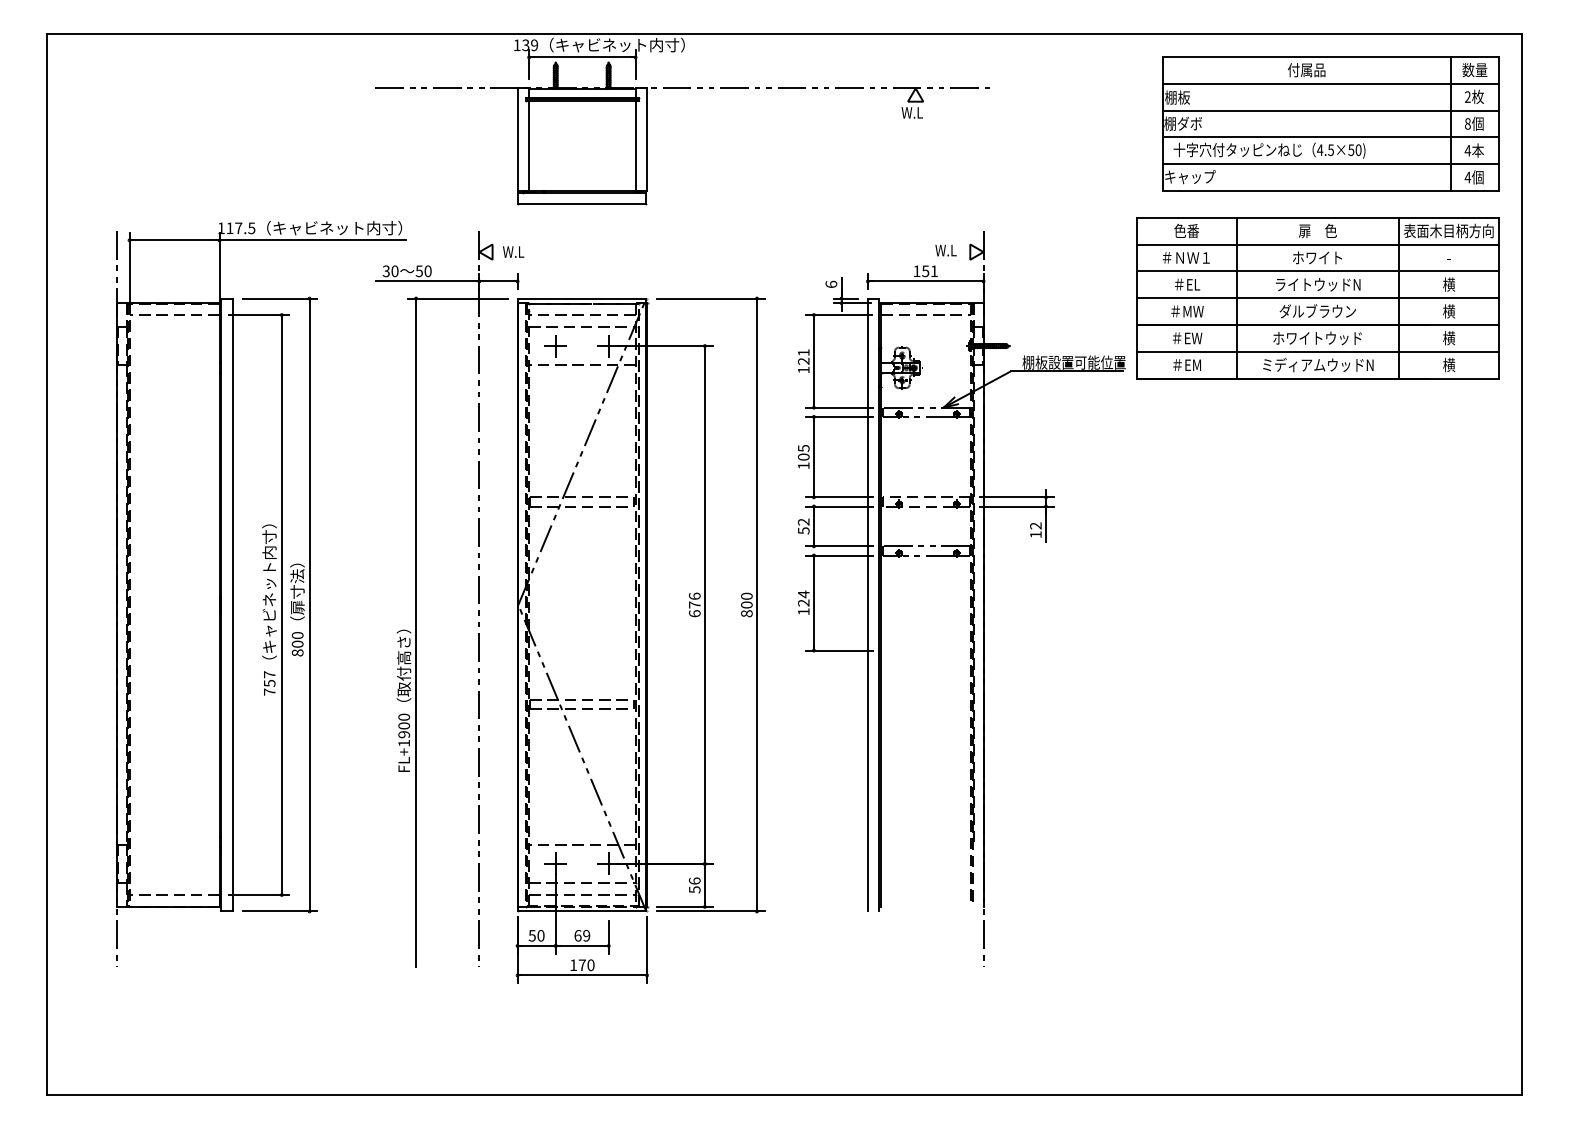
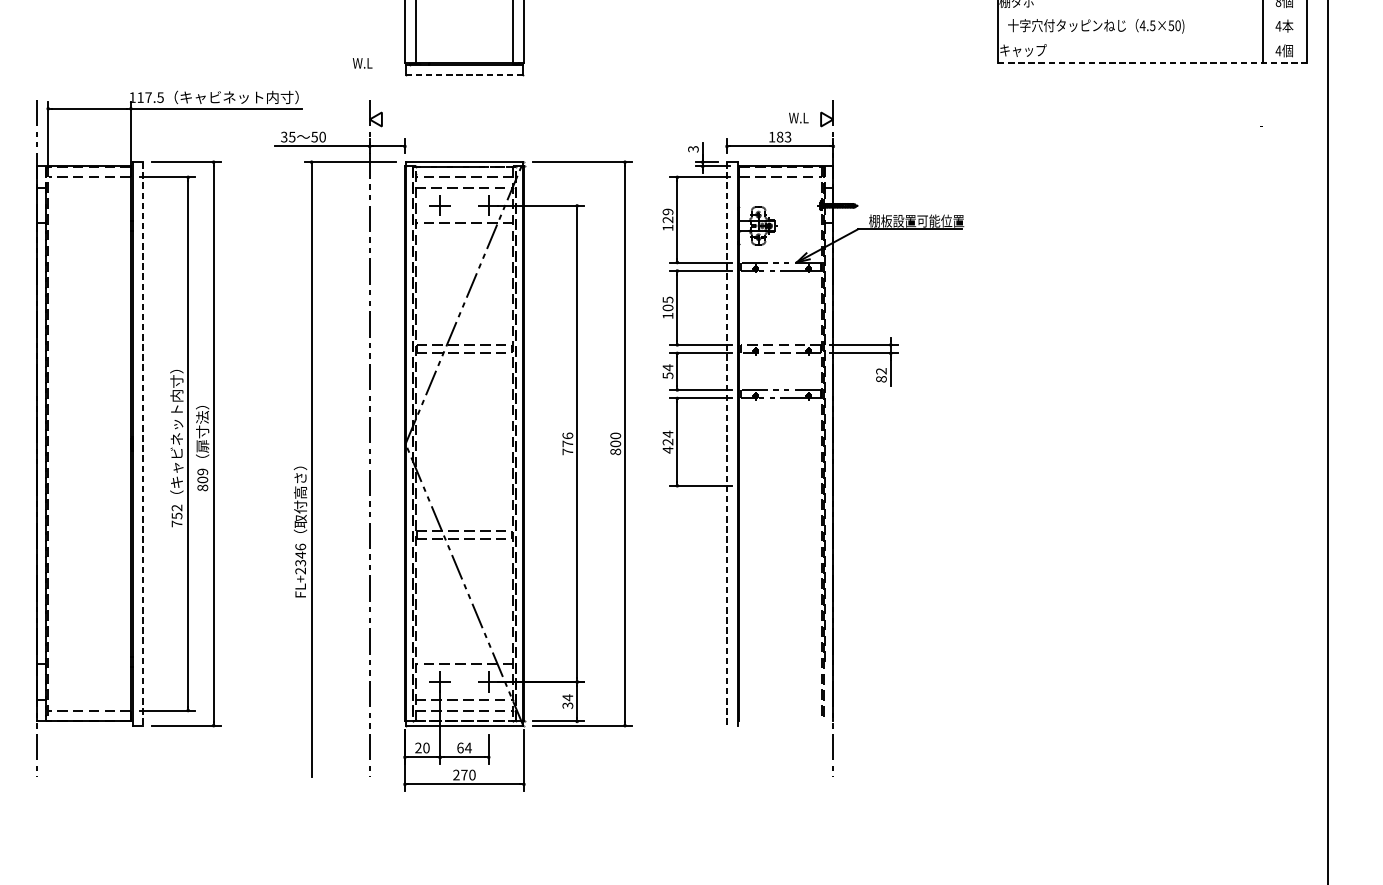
line: (1330, 137) -> (1152, 14), removed
line: (1330, 164) -> (1152, 38), removed
line: (1331, 190) -> (1153, 62), solid -> dashed
line: (582, 204) -> (464, 75), solid -> dashed
text: (513, 251) -> (362, 62), moved
text: (394, 271) -> (291, 137), 30 -> 35
text: (929, 271) -> (783, 137), 151 -> 183
text: (831, 284) -> (693, 149), 6 -> 3
part: (1317, 298) -> (1140, 162), removed
text: (803, 352) -> (667, 211), 121 -> 129
text: (803, 521) -> (667, 367), 52 -> 54
text: (1035, 534) -> (881, 379), 12 -> 82
line: (232, 605) -> (142, 444), solid -> dashed
line: (867, 605) -> (726, 444), solid -> dashed
text: (803, 611) -> (667, 449), 124 -> 424
text: (694, 613) -> (567, 451), 676 -> 776
text: (297, 635) -> (202, 471), 800 -> 809
text: (269, 674) -> (176, 507), 757 -> 752
text: (404, 729) -> (300, 558), FL+1900 -> FL+2346
text: (694, 884) -> (567, 700), 56 -> 34
text: (531, 935) -> (417, 747), 50 -> 20
text: (586, 935) -> (468, 747), 69 -> 64
text: (573, 964) -> (456, 774), 170 -> 270

